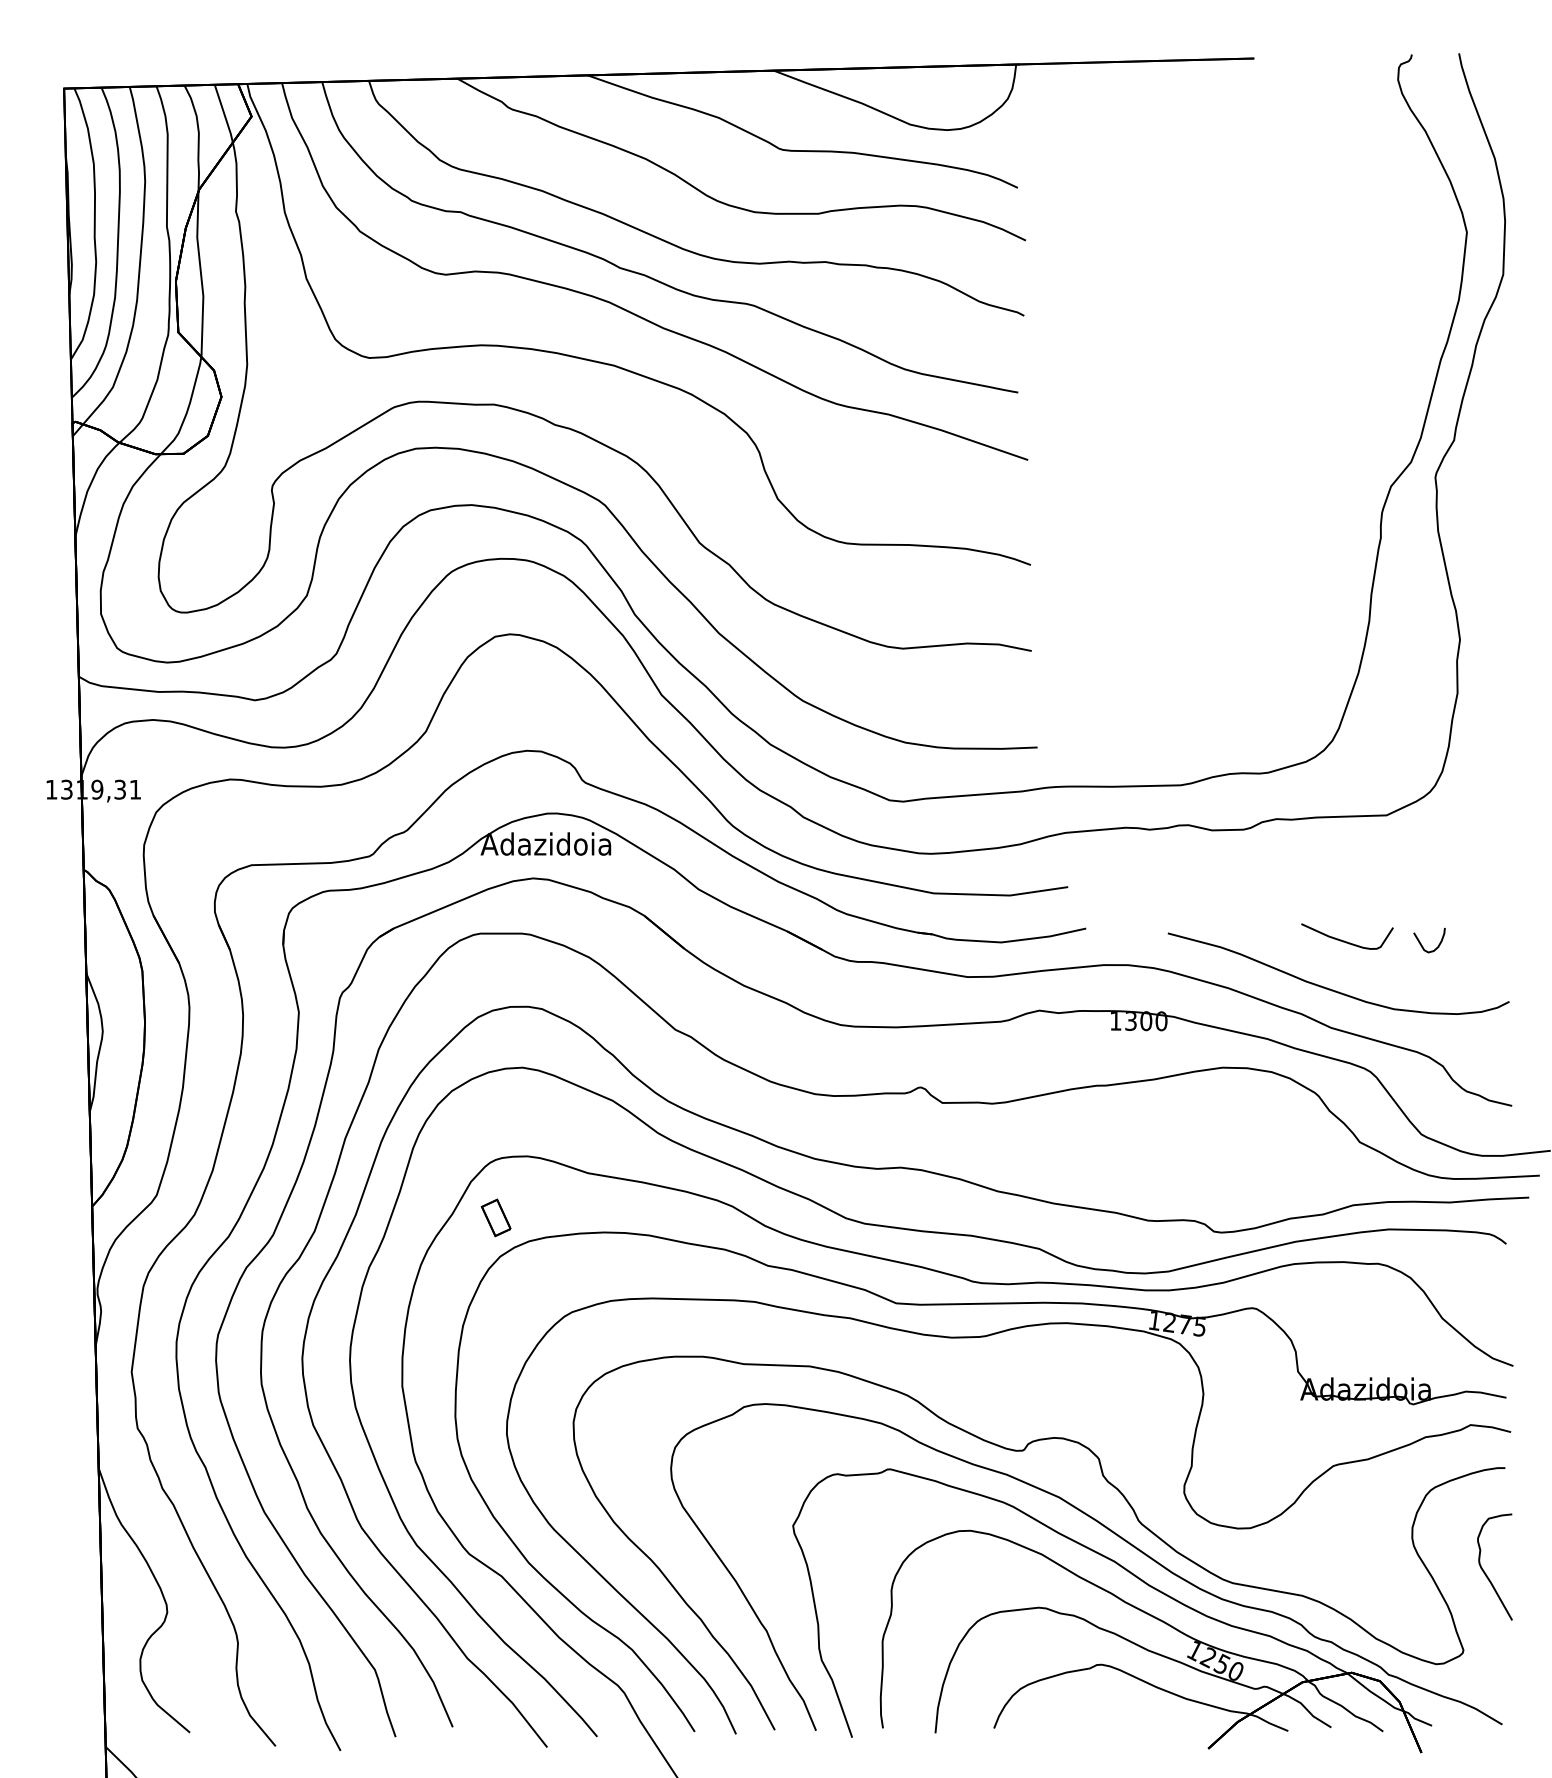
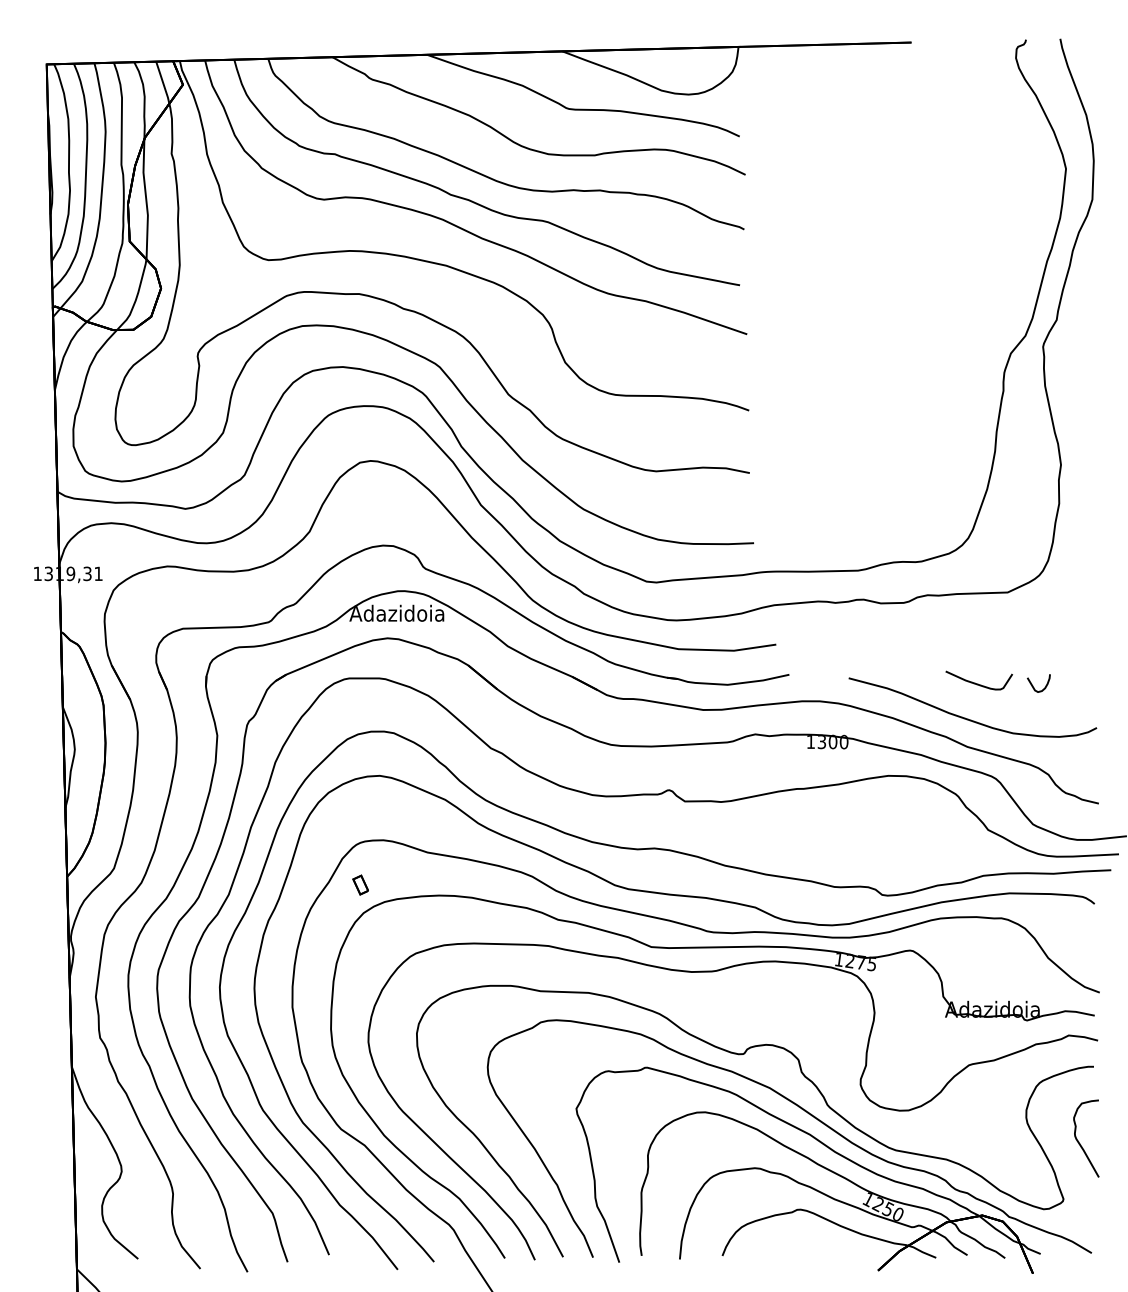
part: (496, 1218) -> (360, 885), size x0.71

